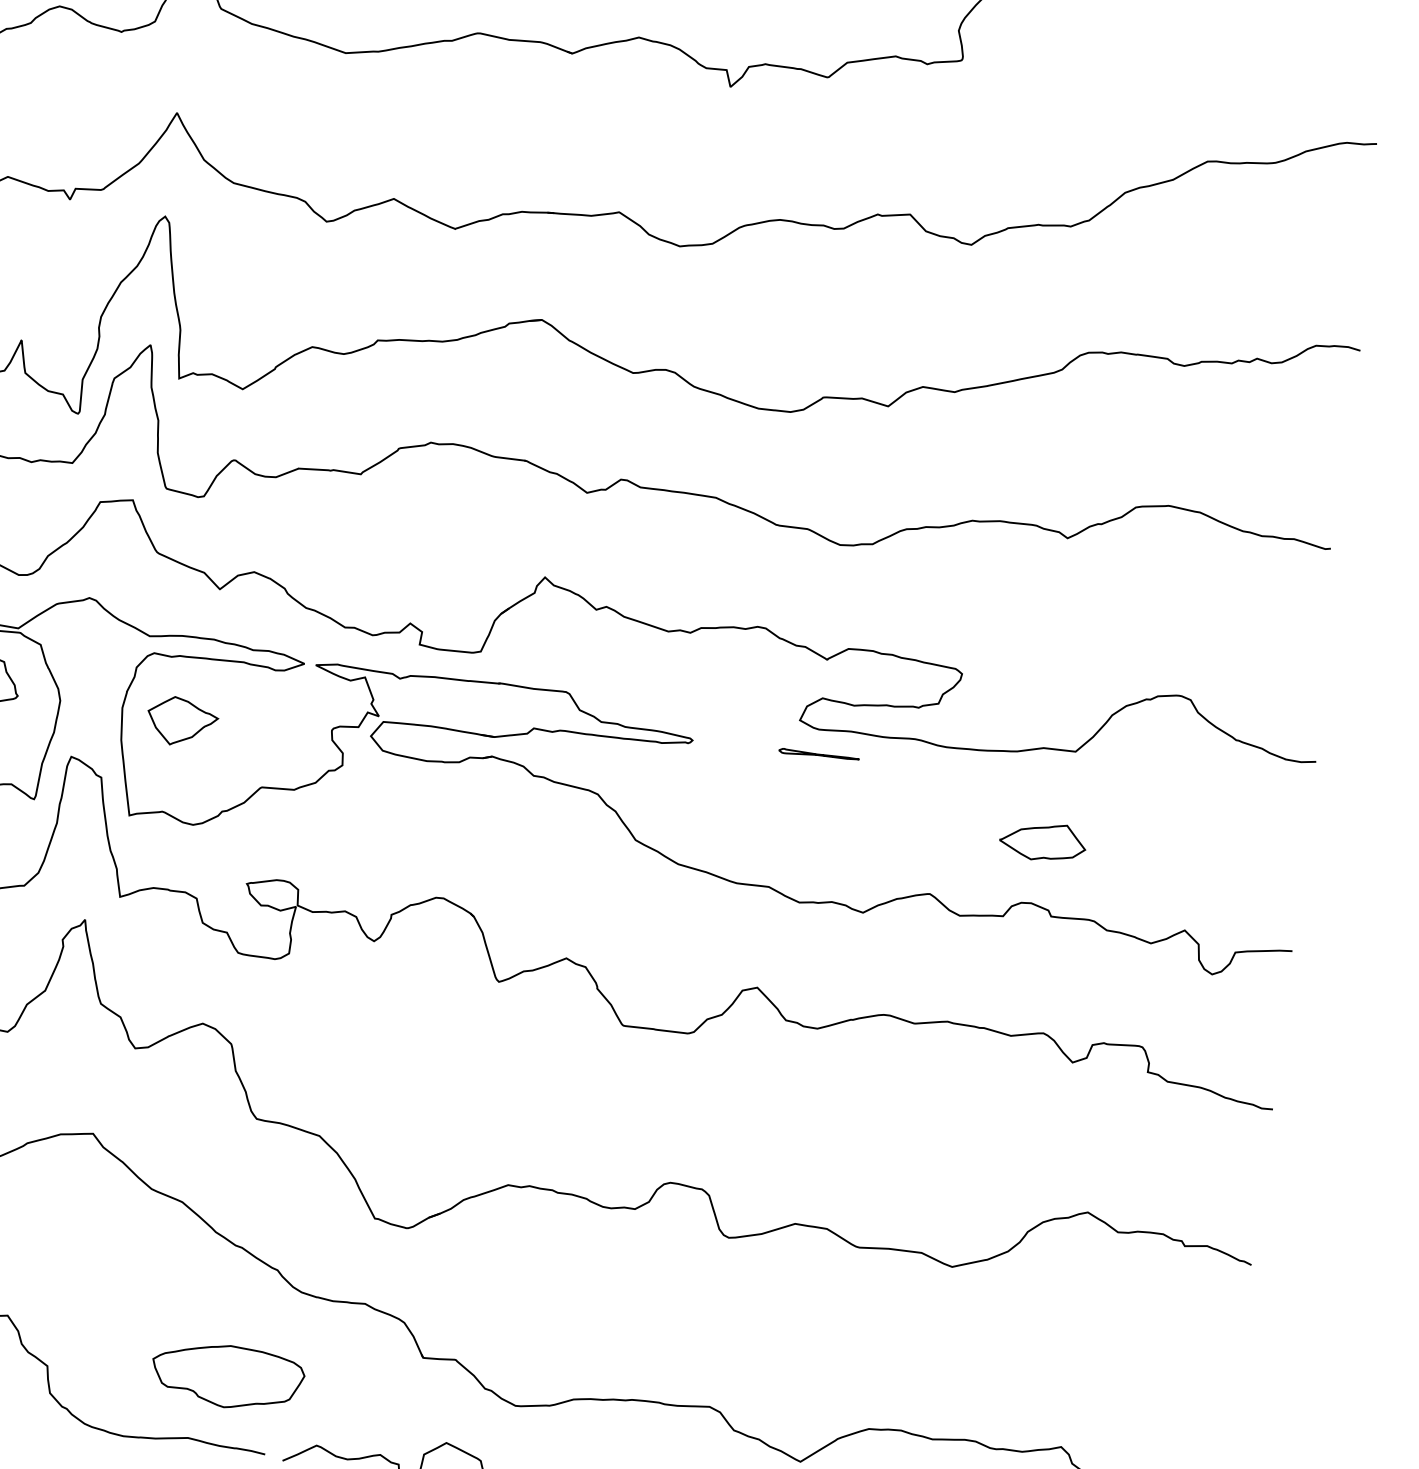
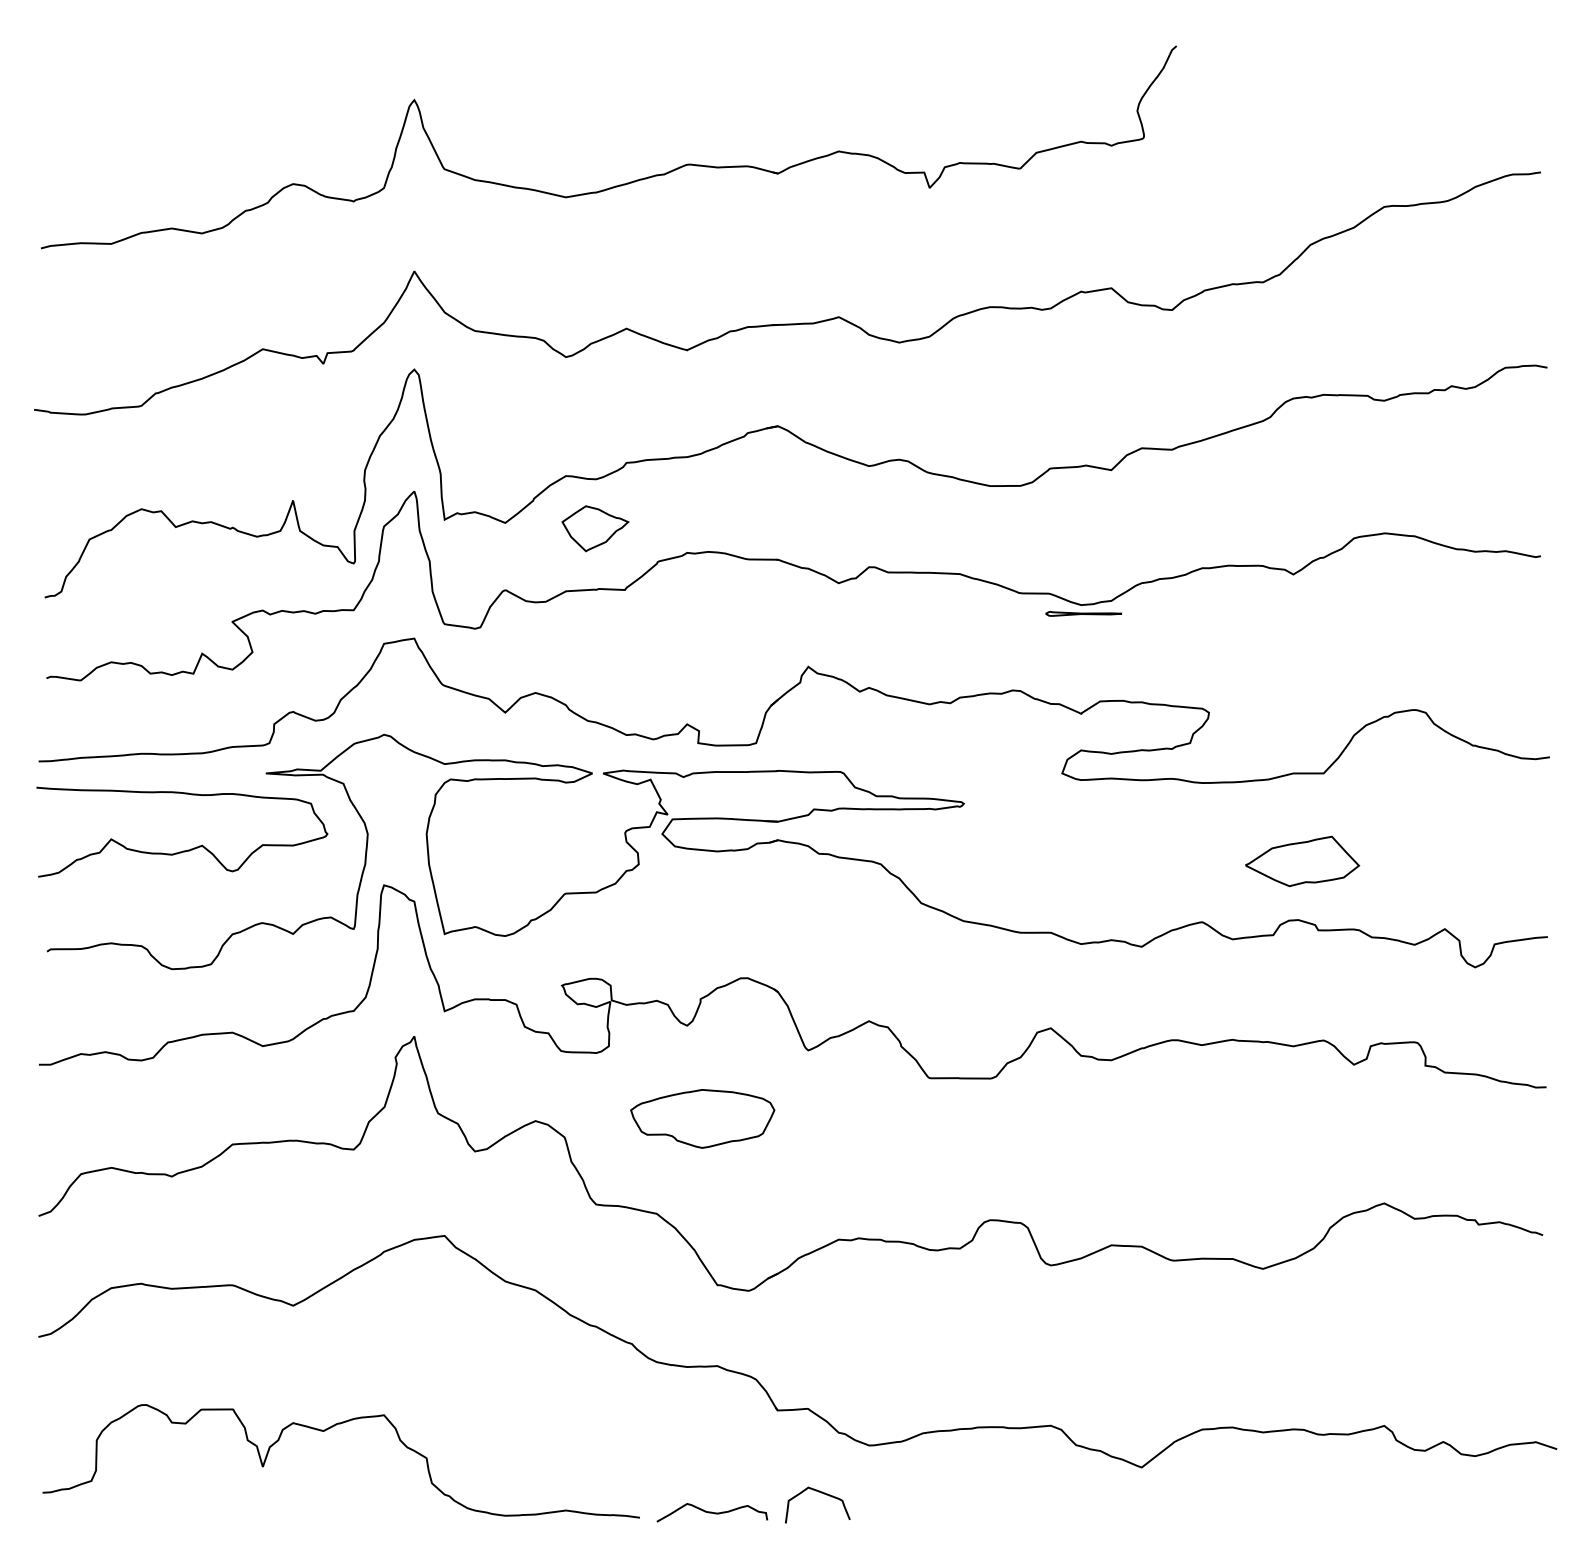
part: (182, 721) -> (595, 528), moved
part: (818, 754) -> (1083, 613), moved
part: (1042, 840) -> (1302, 860), size x1.4
part: (227, 1376) -> (702, 1118), moved

